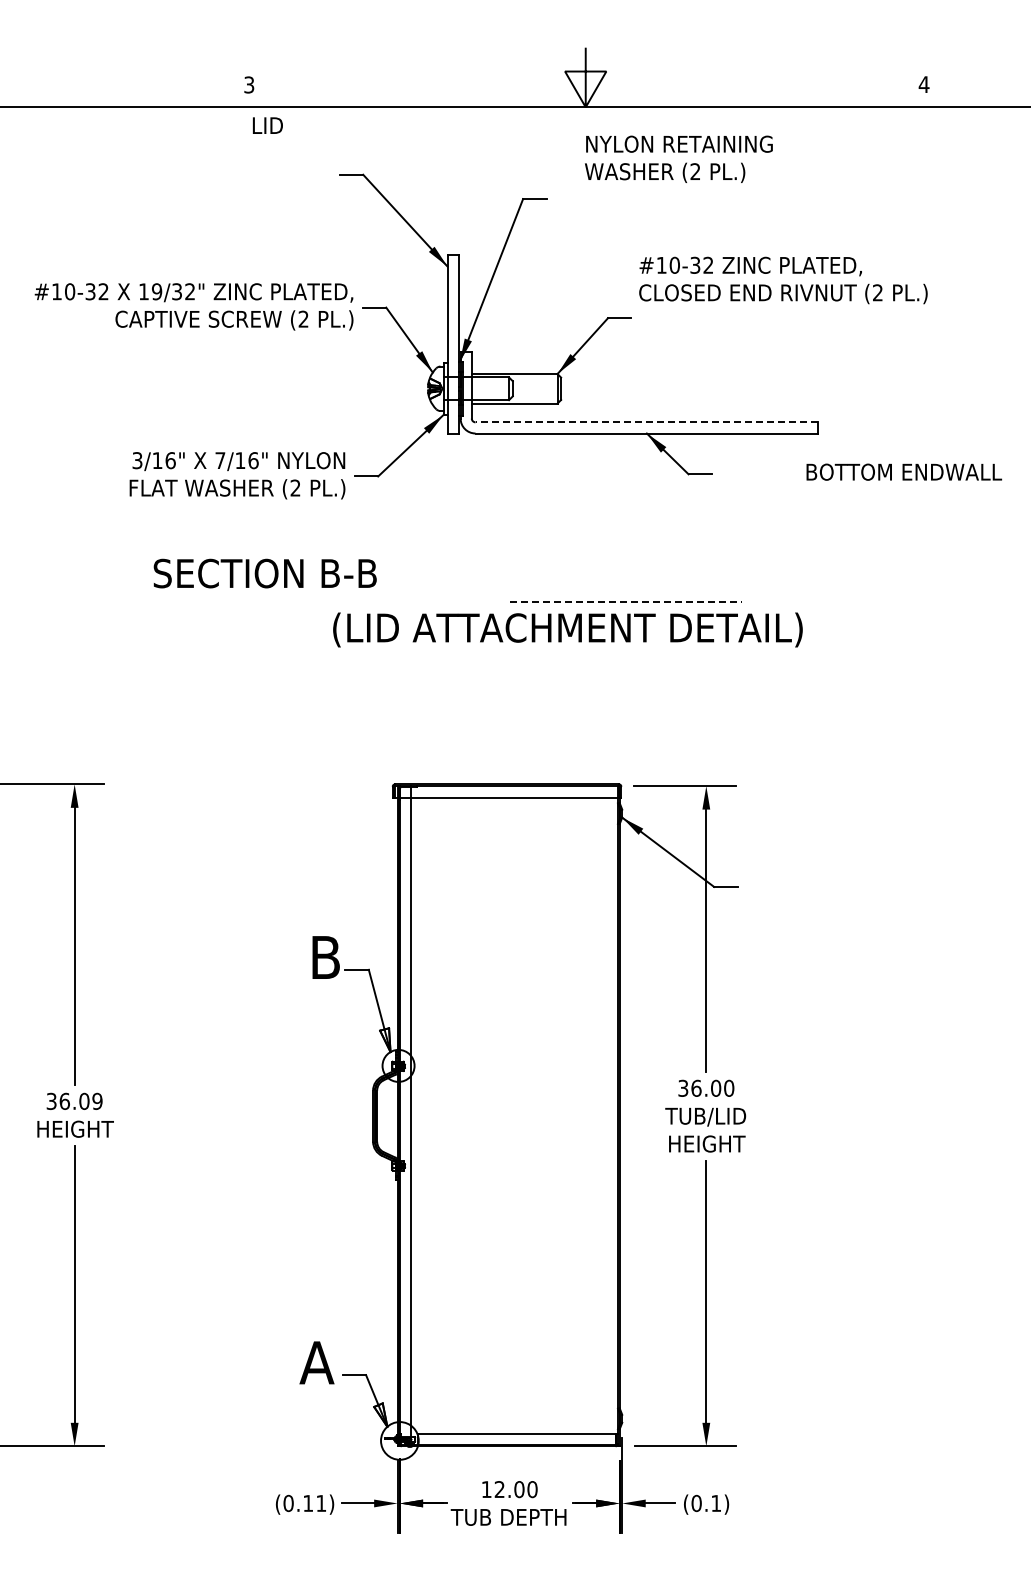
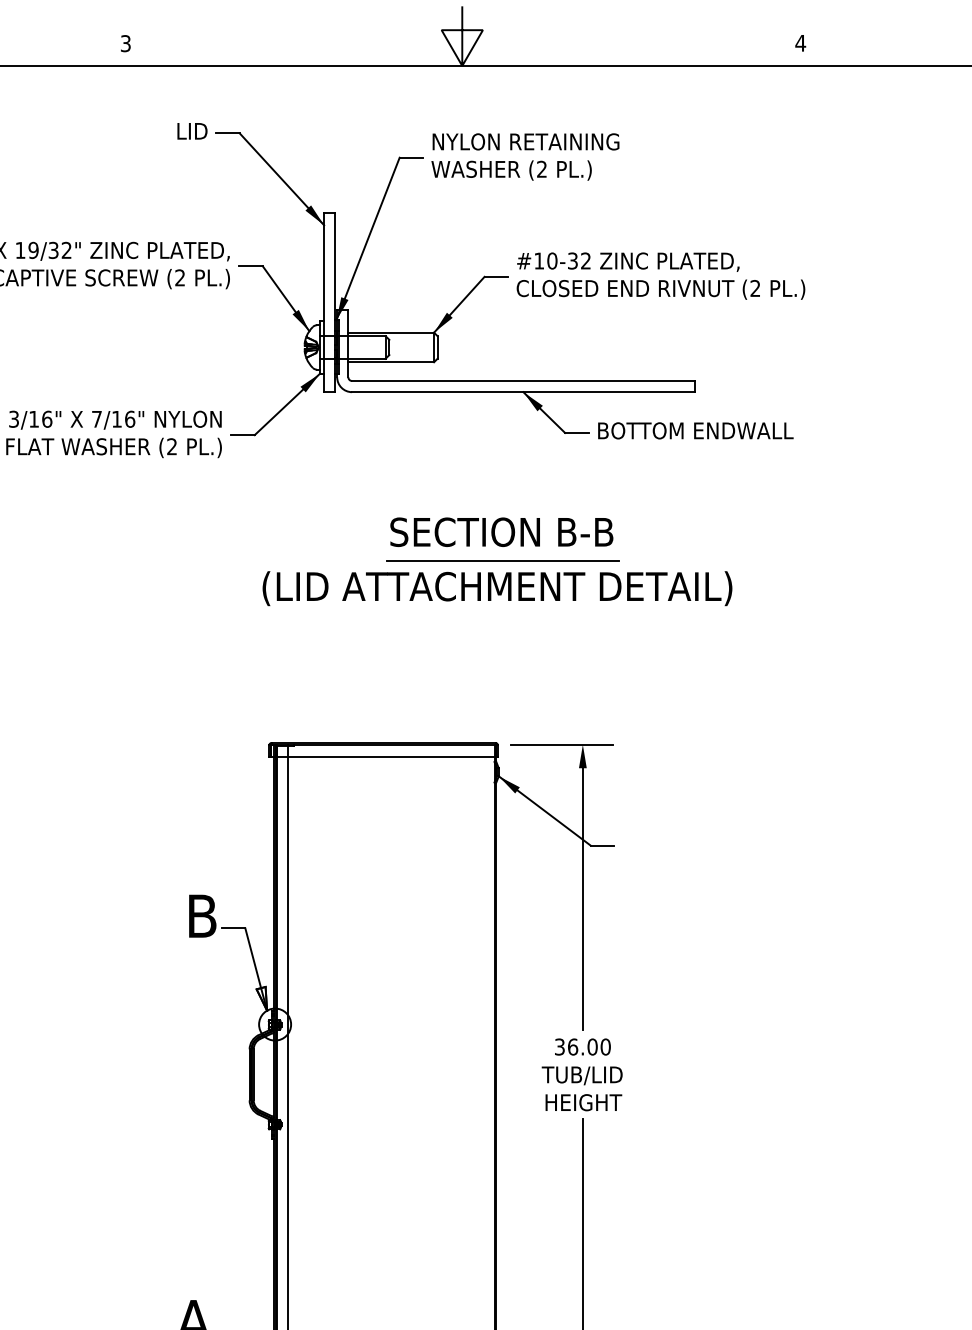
text: (267, 125) -> (192, 131), moved
text: (678, 158) -> (525, 156), moved
text: (783, 280) -> (661, 276), moved
line: (646, 422) -> (523, 381), dashed -> solid
text: (904, 471) -> (696, 430), moved
text: (264, 573) -> (501, 532), moved
line: (626, 601) -> (503, 560), dashed -> solid
text: (567, 629) -> (497, 588), moved

